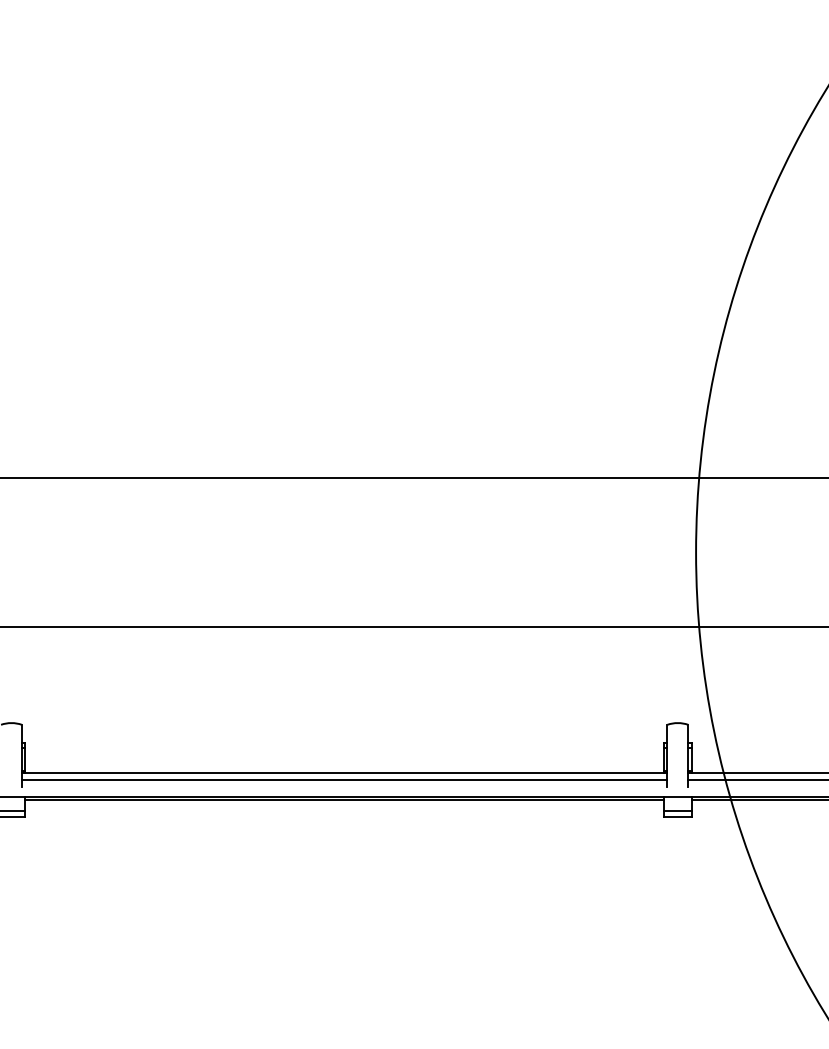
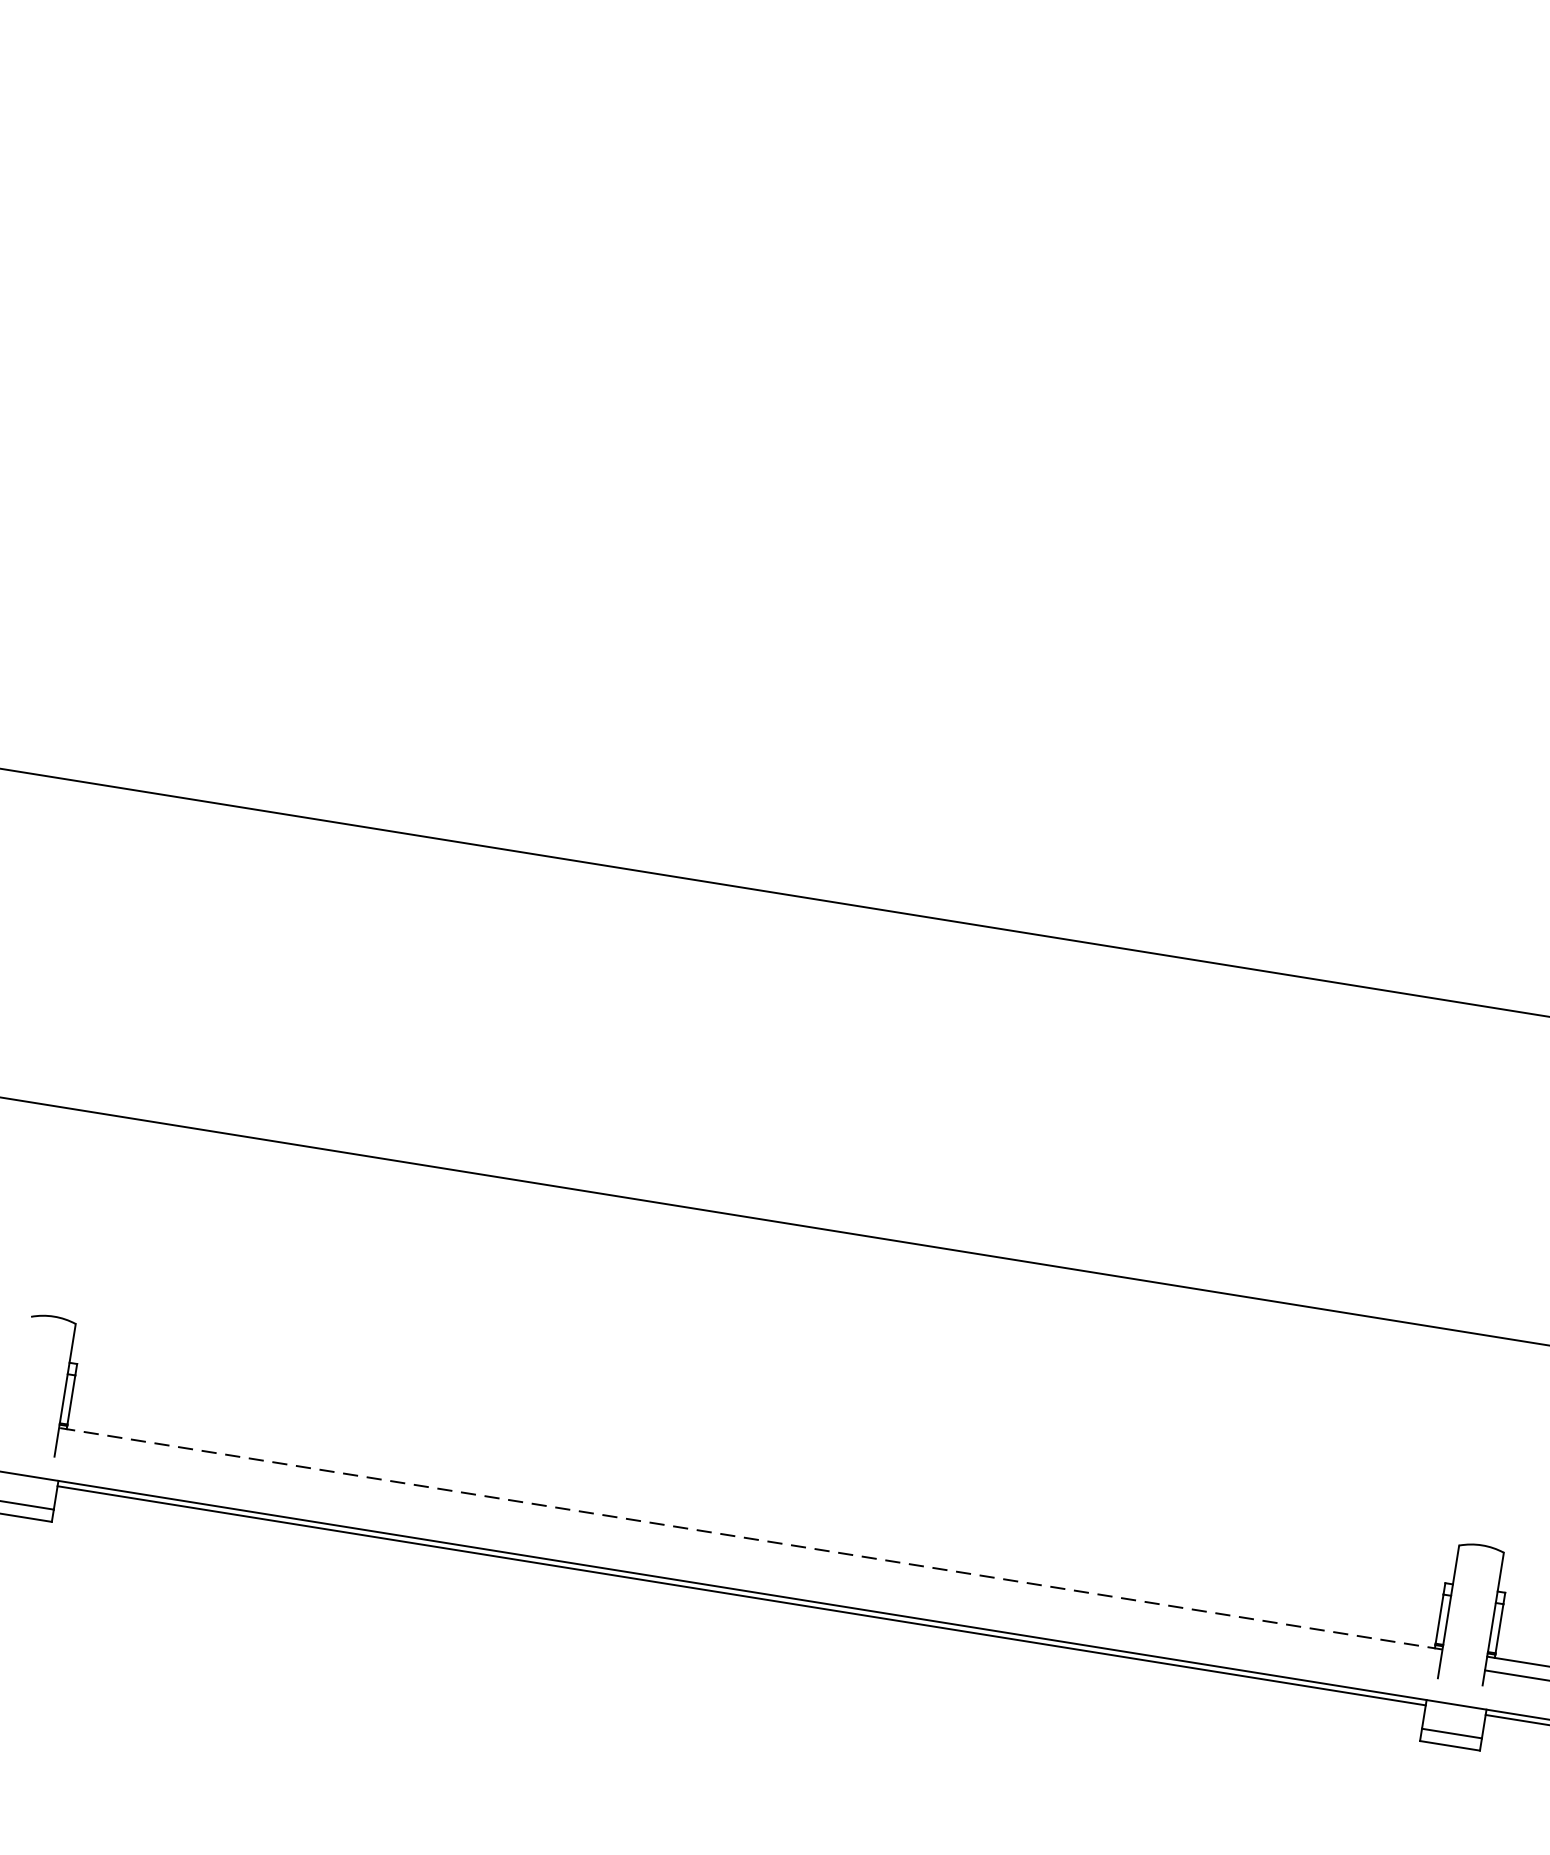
line: (344, 773) -> (750, 1539), solid -> dashed
line: (344, 779) -> (748, 1551), removed

